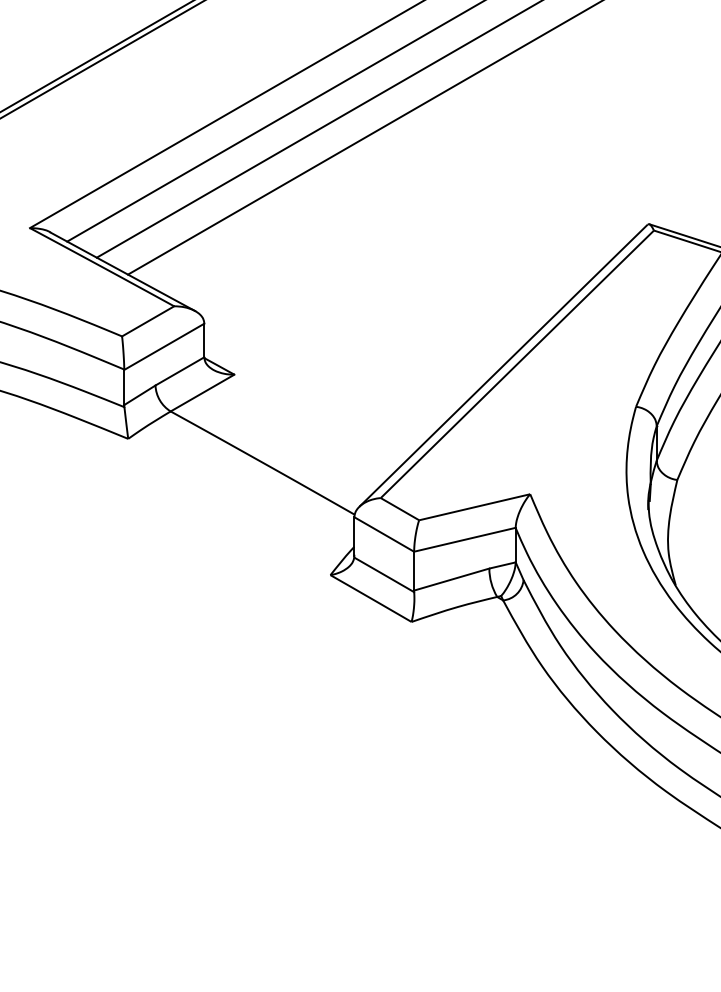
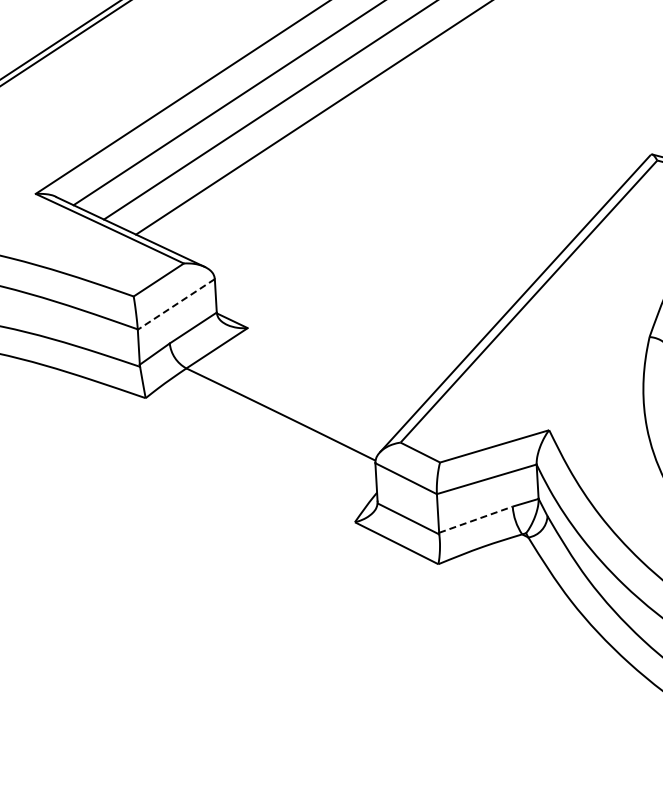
line: (163, 347) -> (175, 305), solid -> dashed
line: (452, 579) -> (476, 519), solid -> dashed

